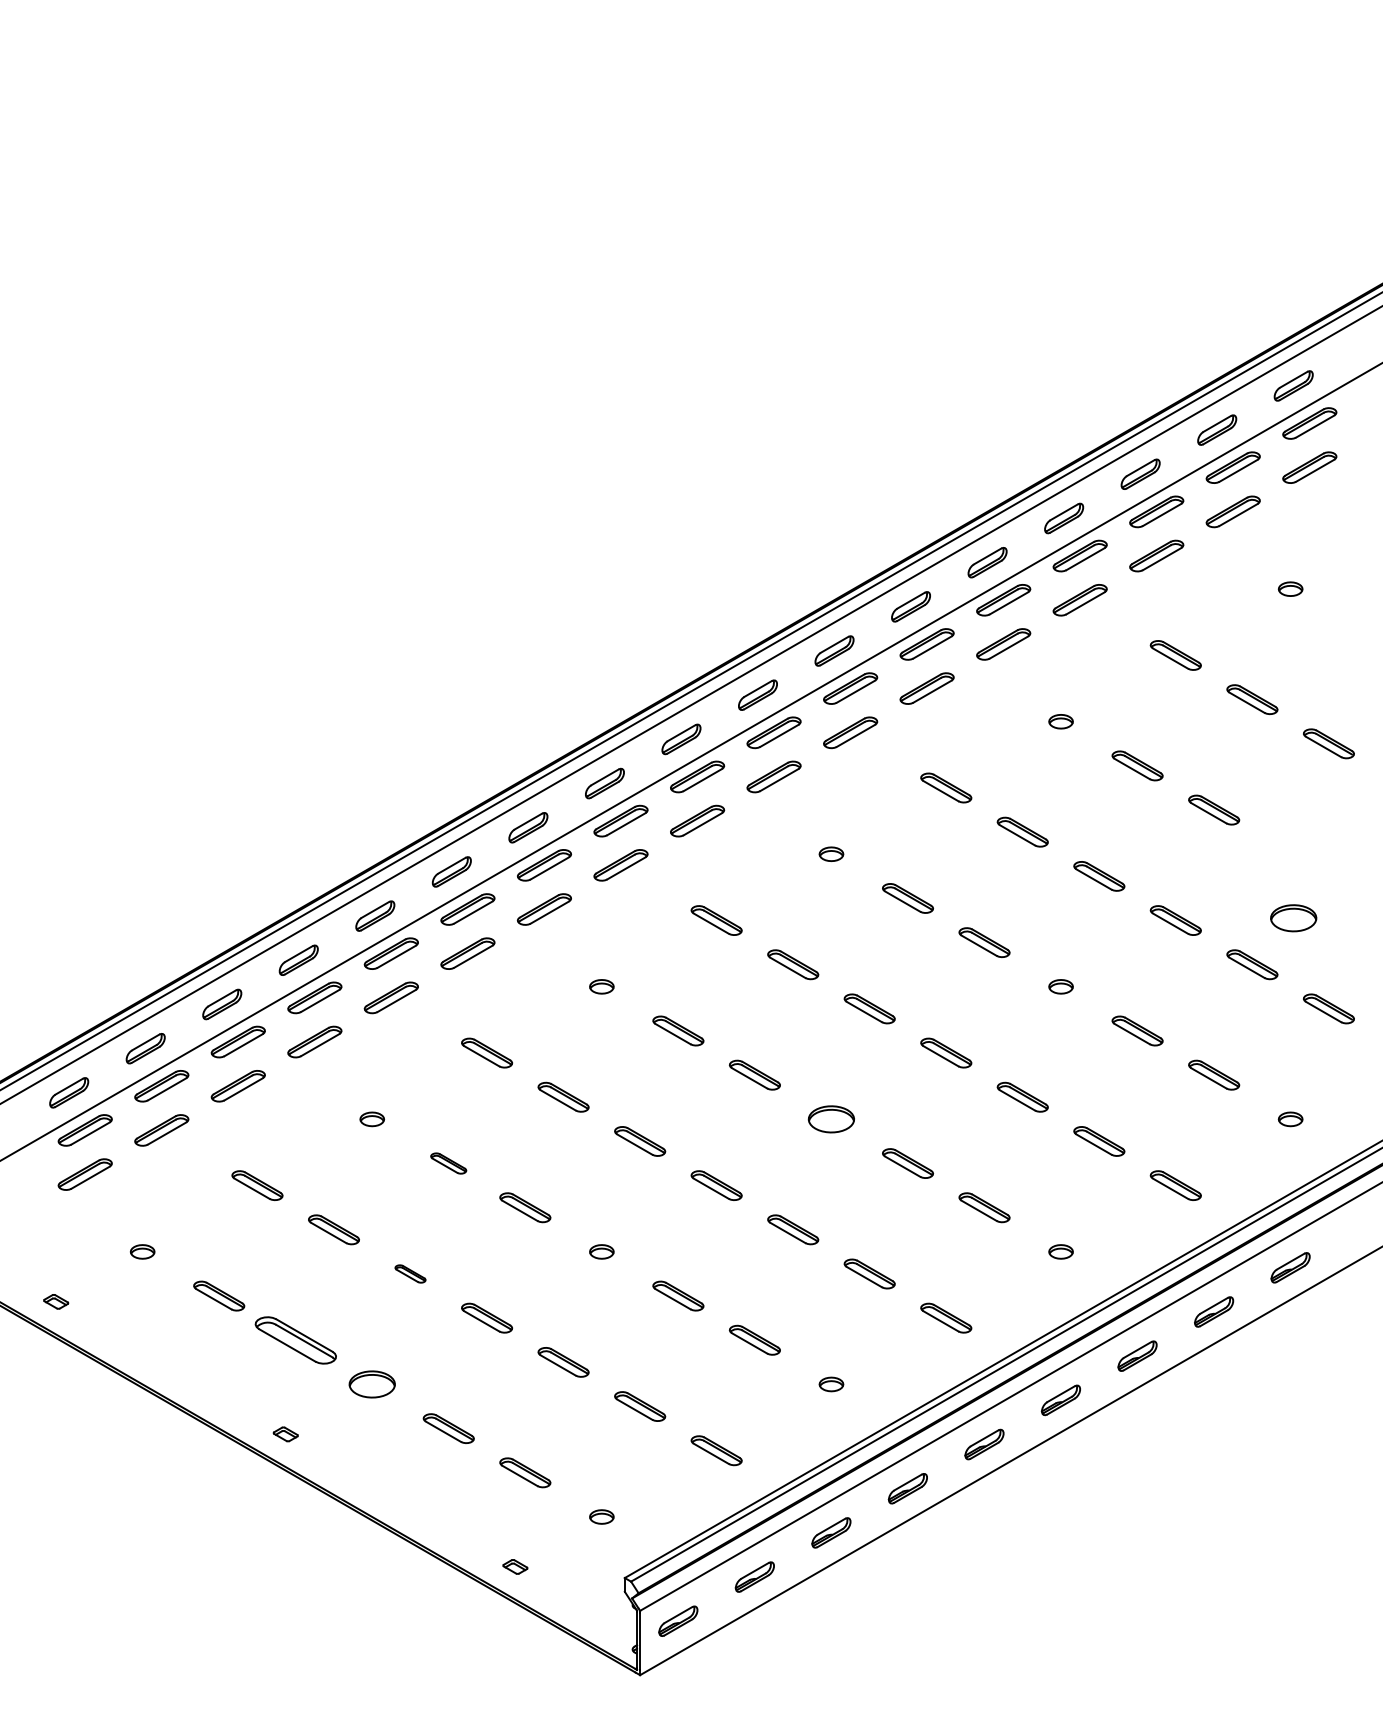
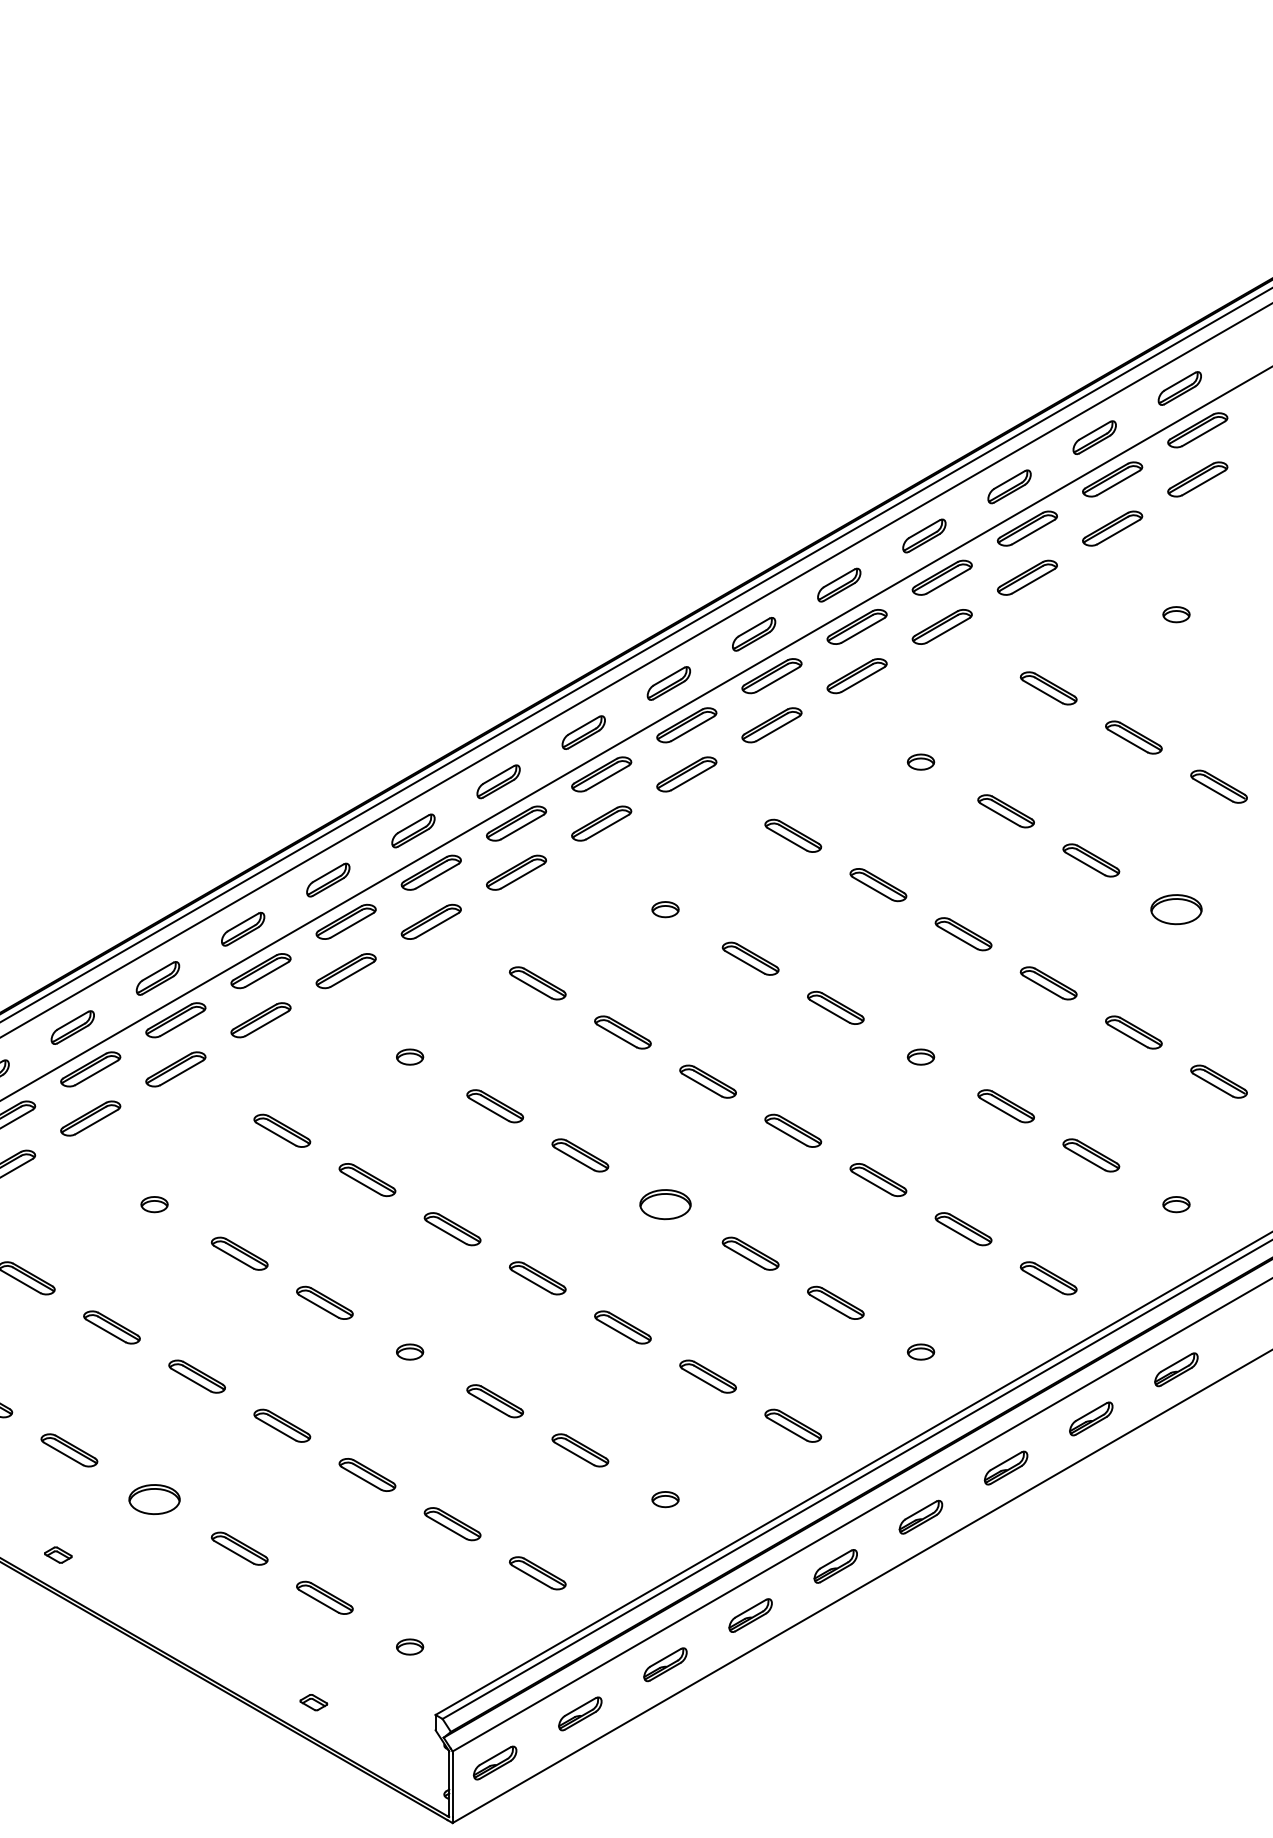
part: (1293, 918) -> (1176, 909), moved
part: (448, 1163) -> (239, 1253), size x1.43
part: (410, 1273) -> (197, 1376), size x1.67
part: (295, 1339) -> (69, 1449), size x0.62

